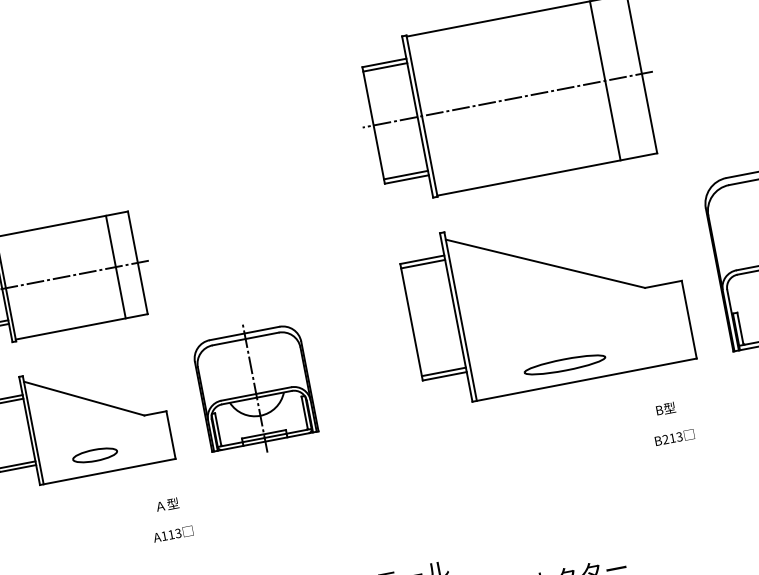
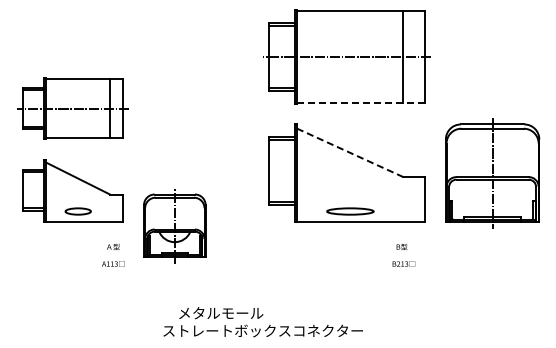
line: (548, 174) -> (361, 103), solid -> dashed
line: (543, 263) -> (349, 152), solid -> dashed
part: (254, 388) -> (174, 226), moved

